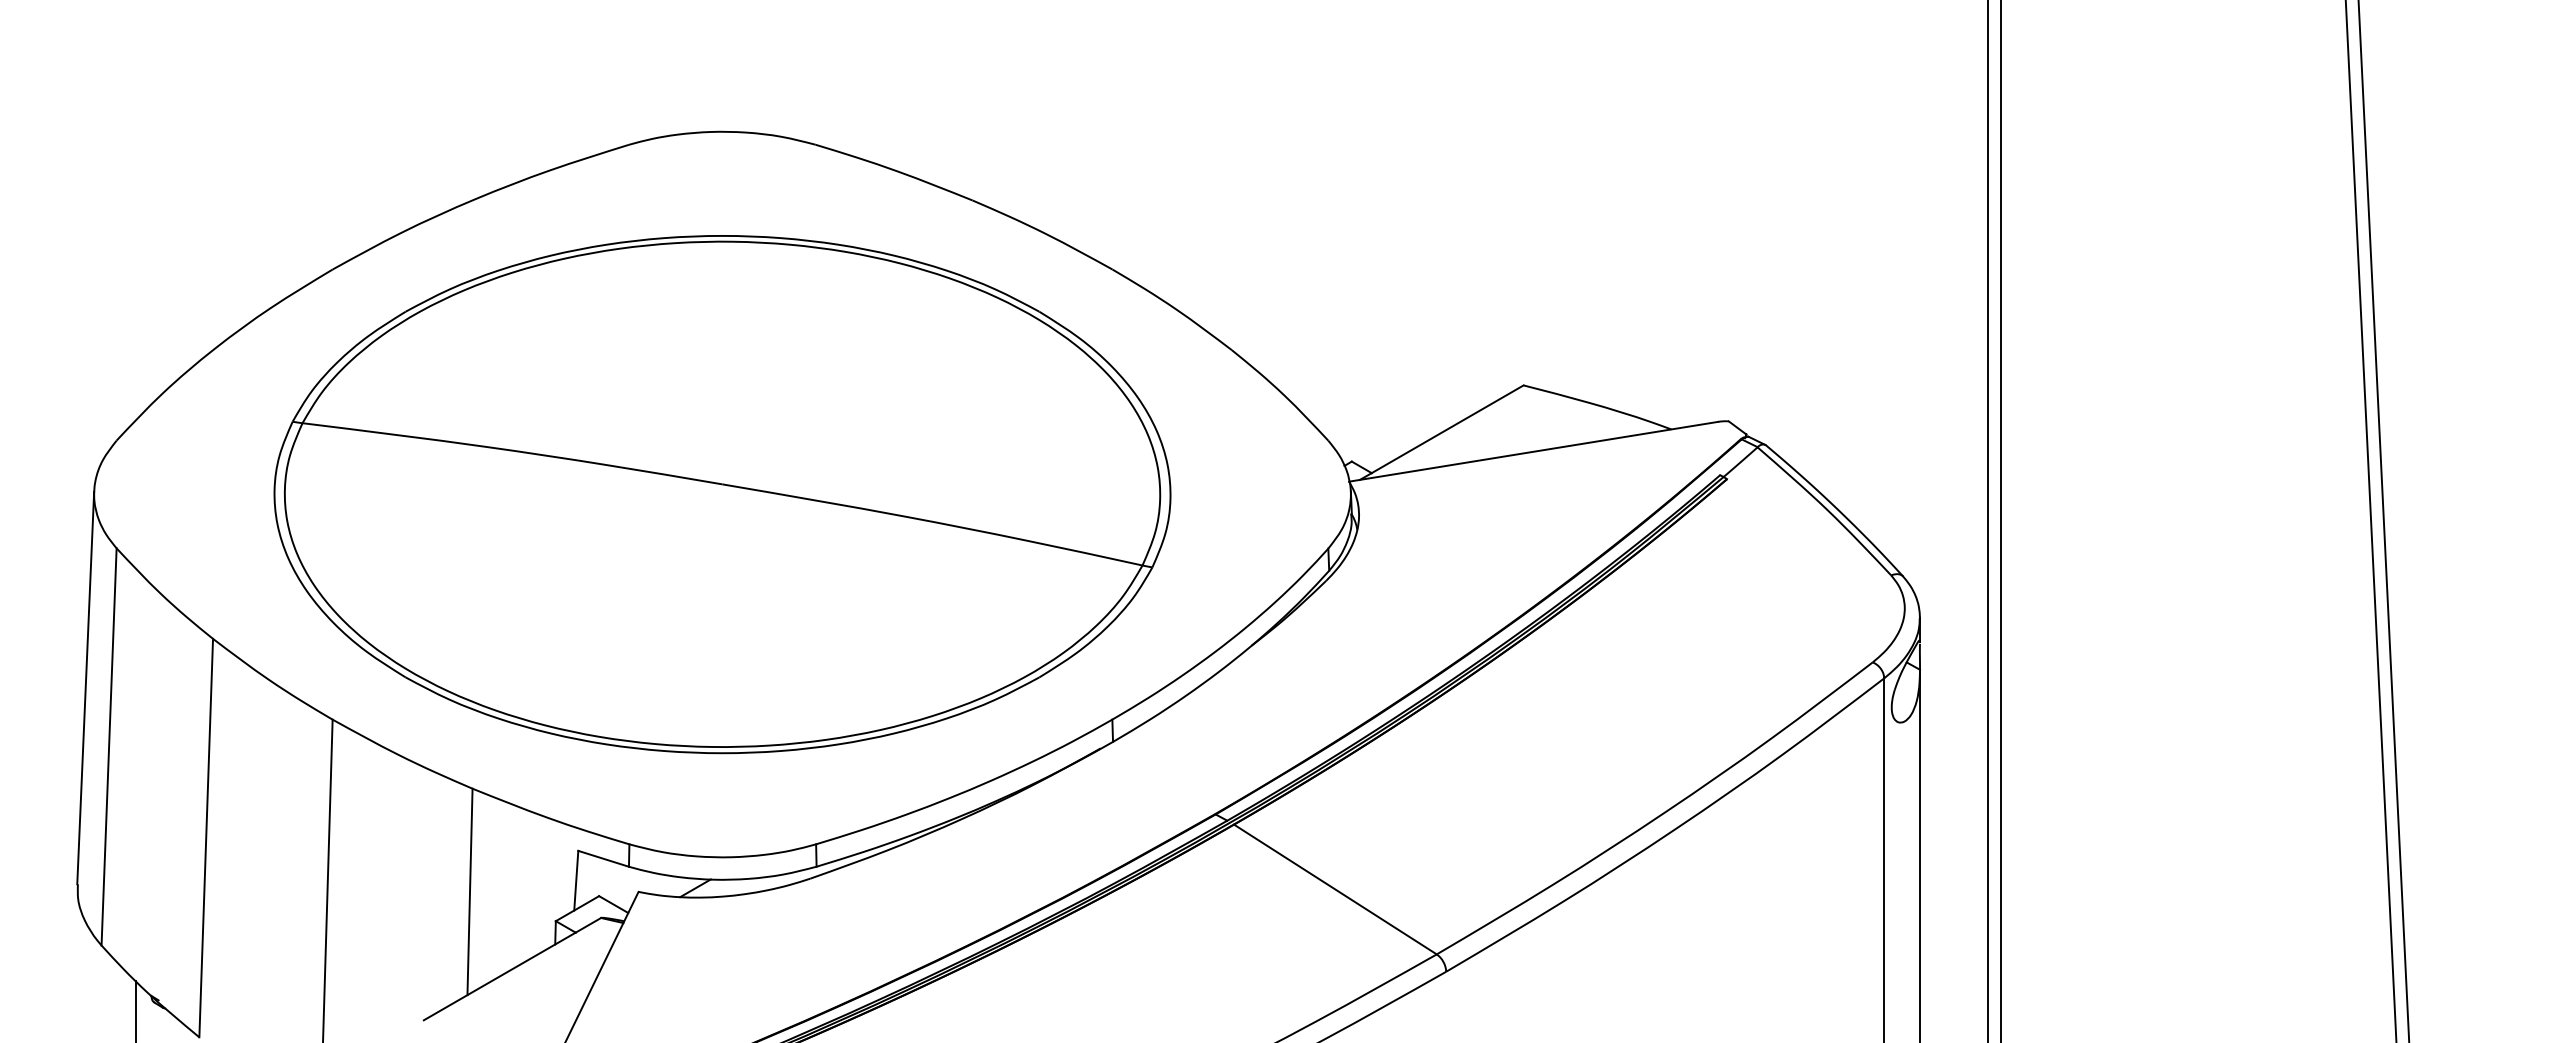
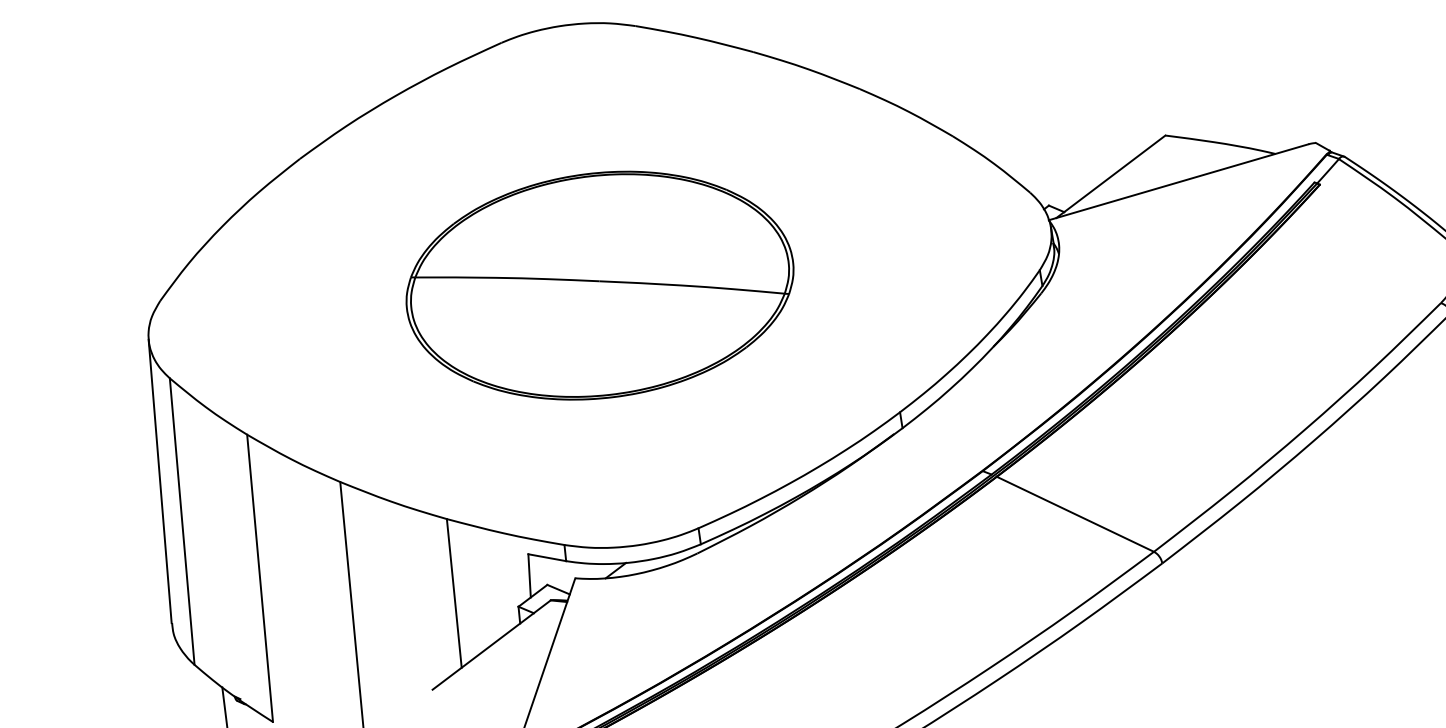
part: (722, 494) -> (600, 285), size x0.6

